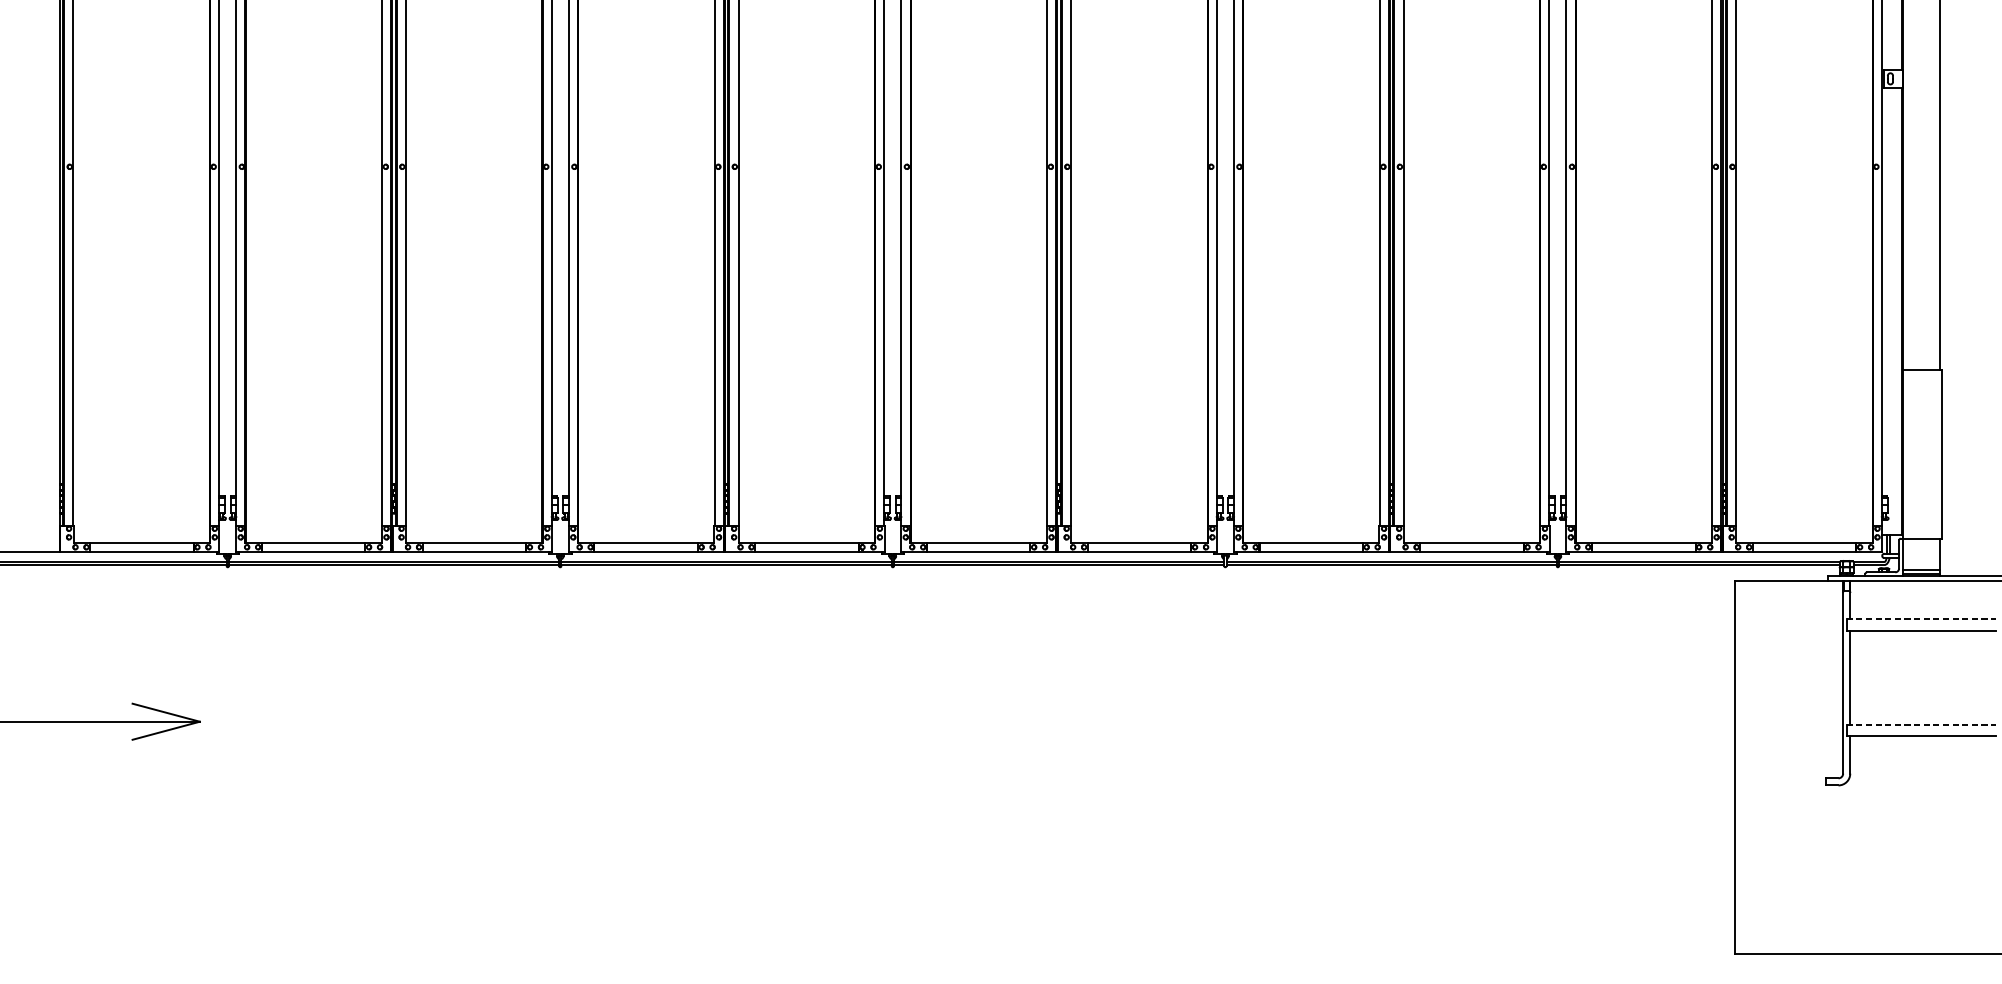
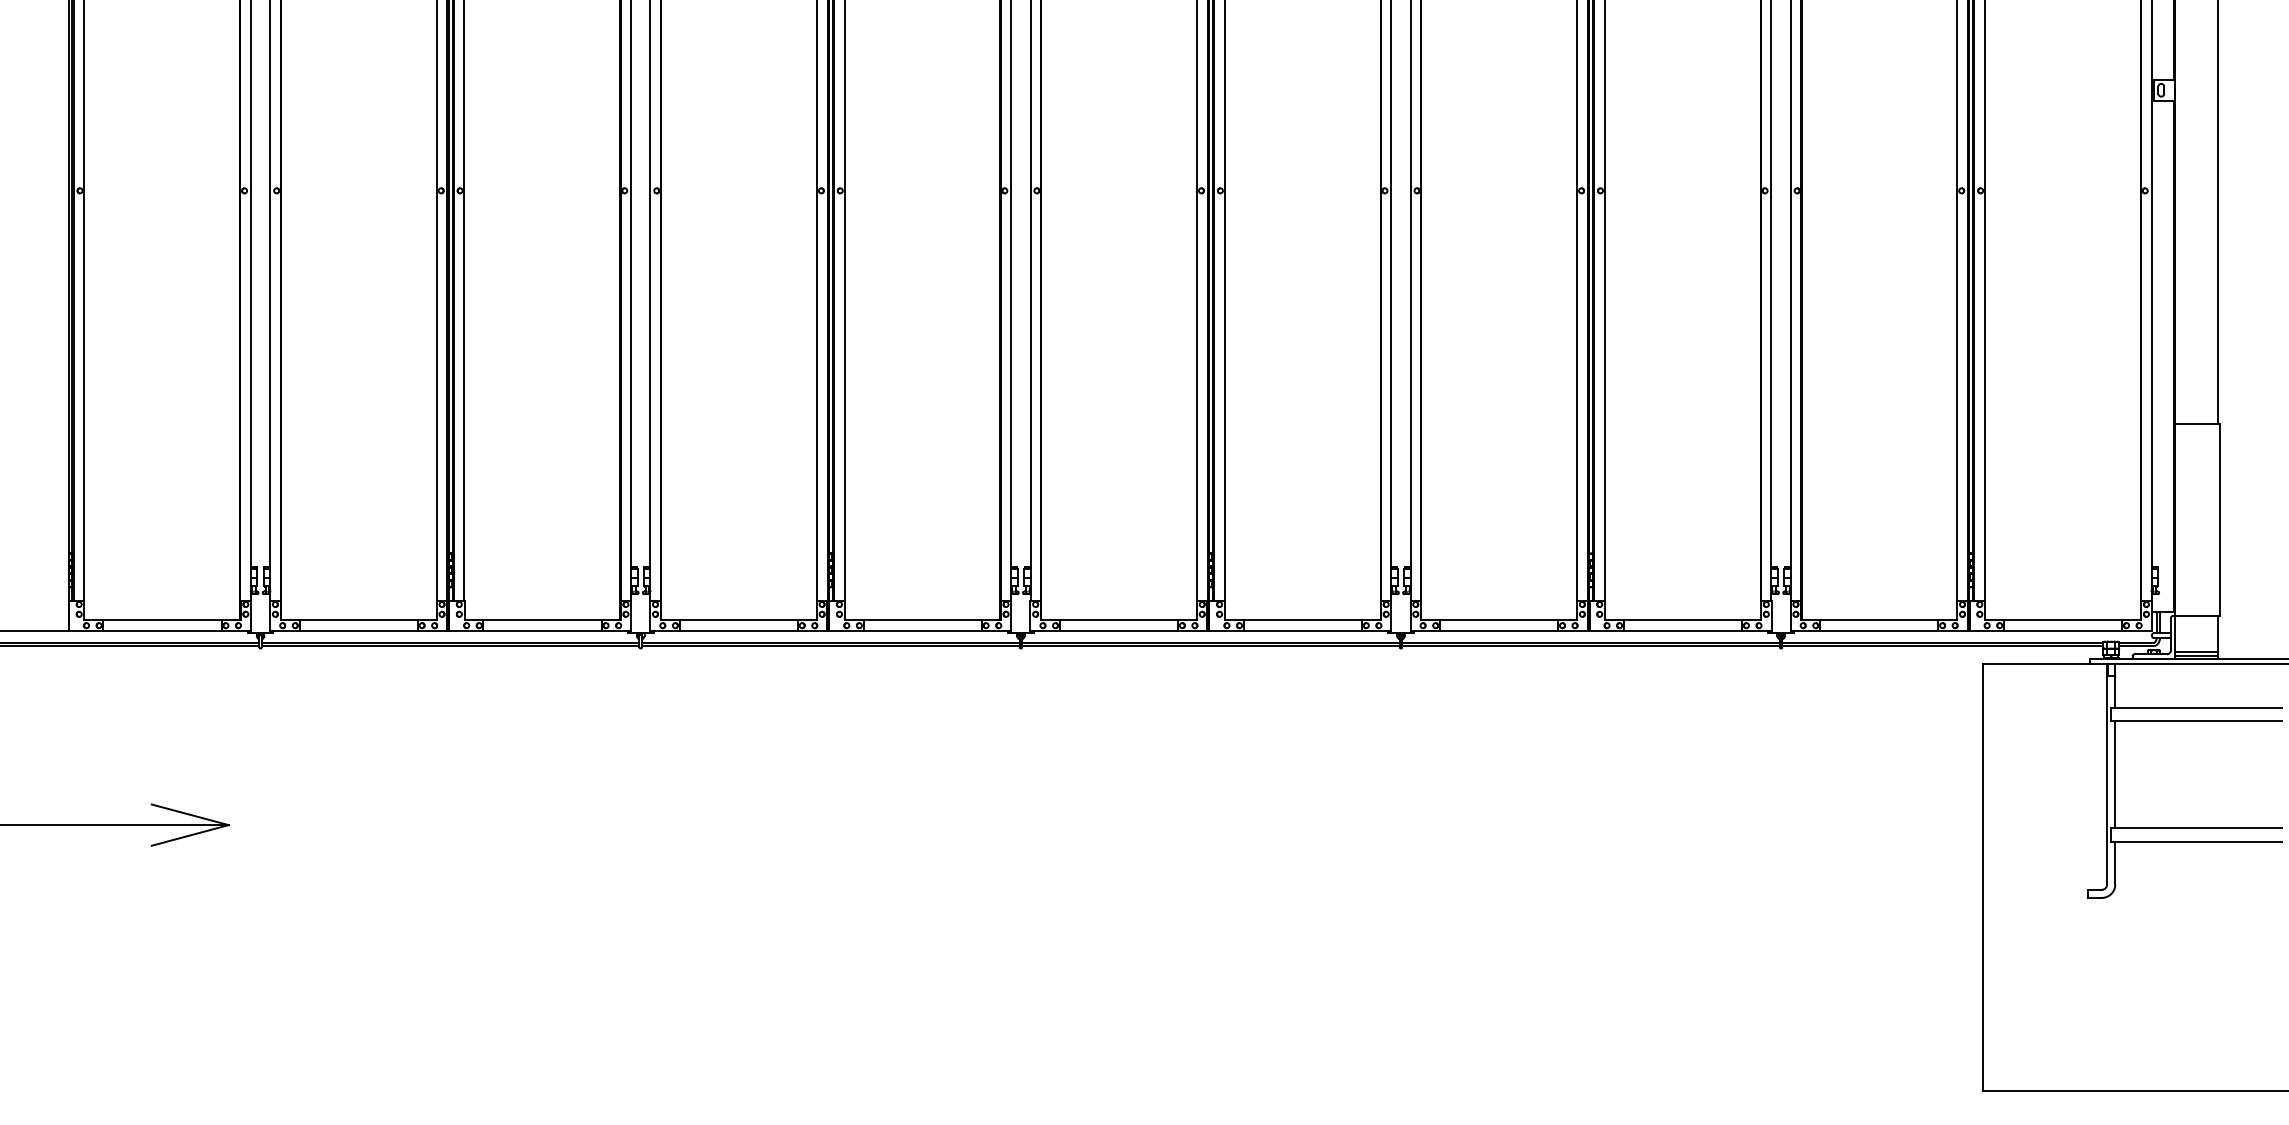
line: (1922, 618) -> (2197, 707), dashed -> solid
line: (1922, 724) -> (2197, 828), dashed -> solid

